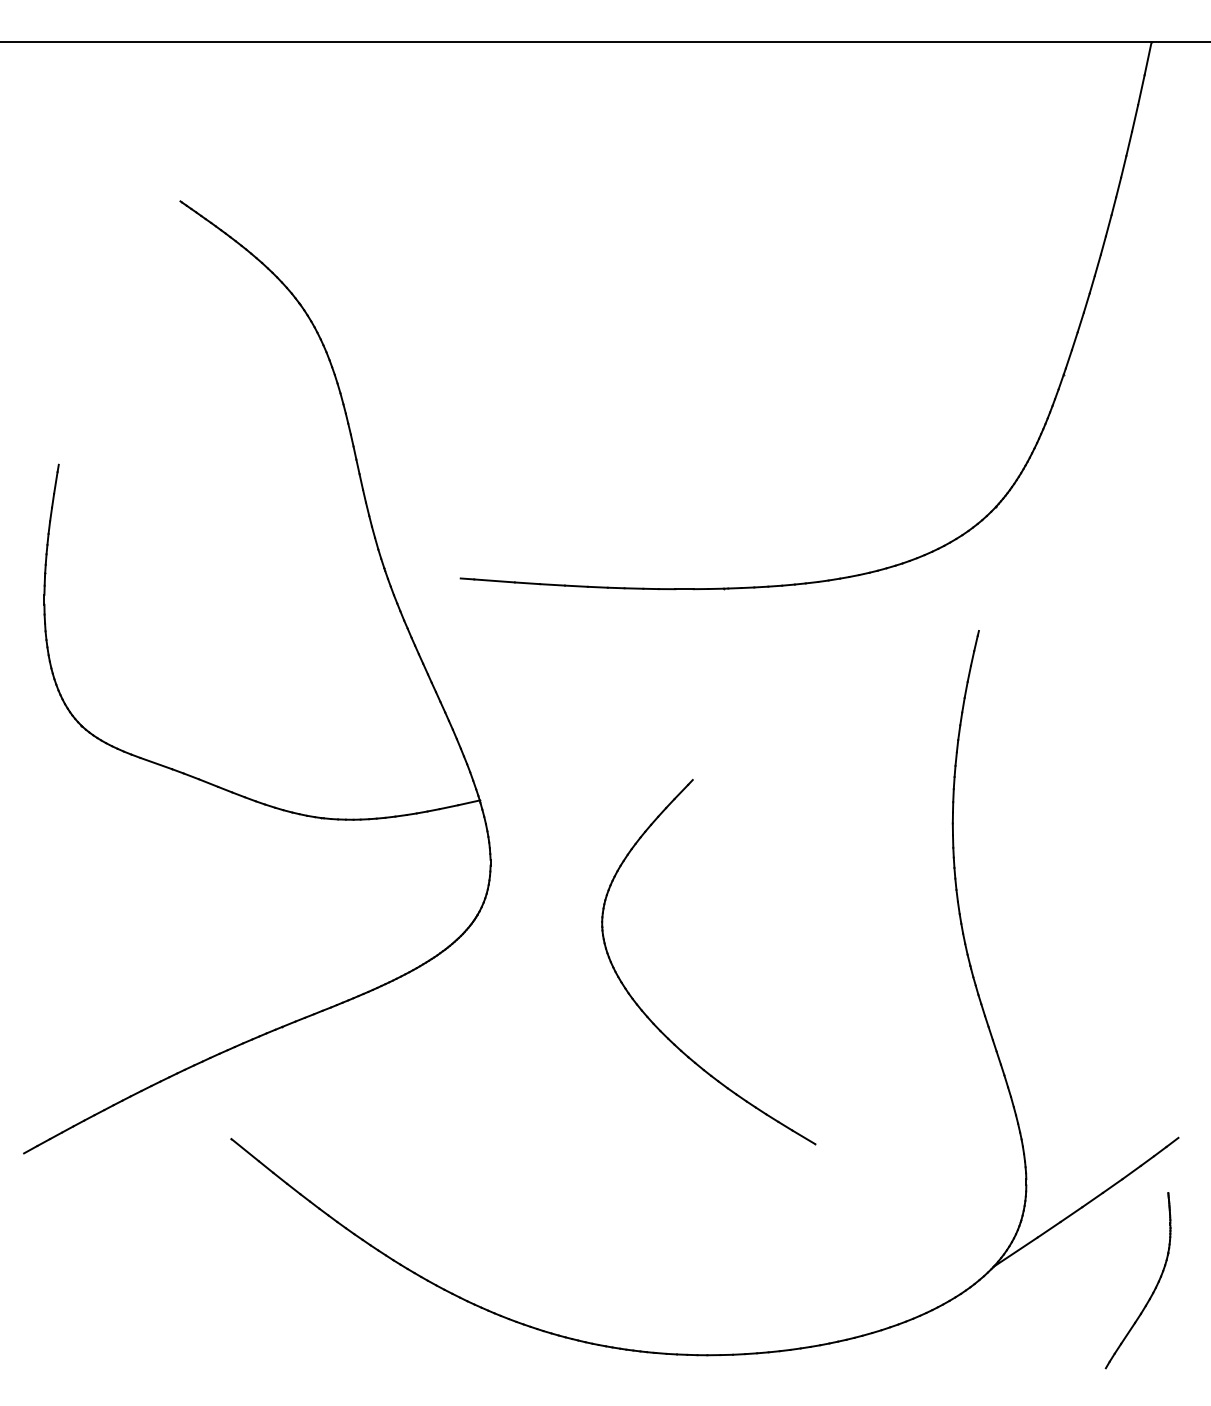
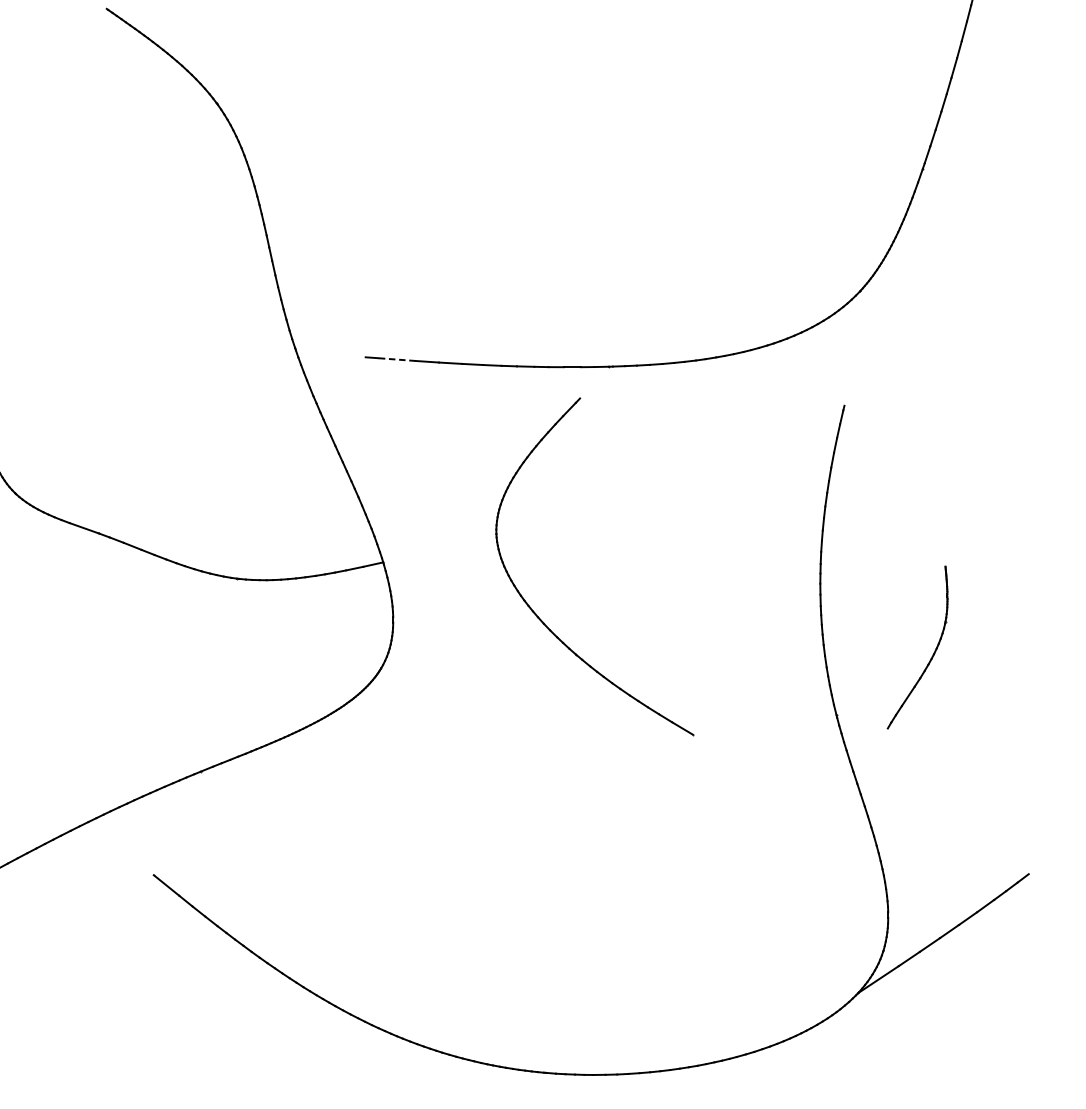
line: (494, 580) -> (396, 359), solid -> dashed
part: (650, 1018) -> (541, 618), moved
part: (1152, 1291) -> (930, 657), moved

